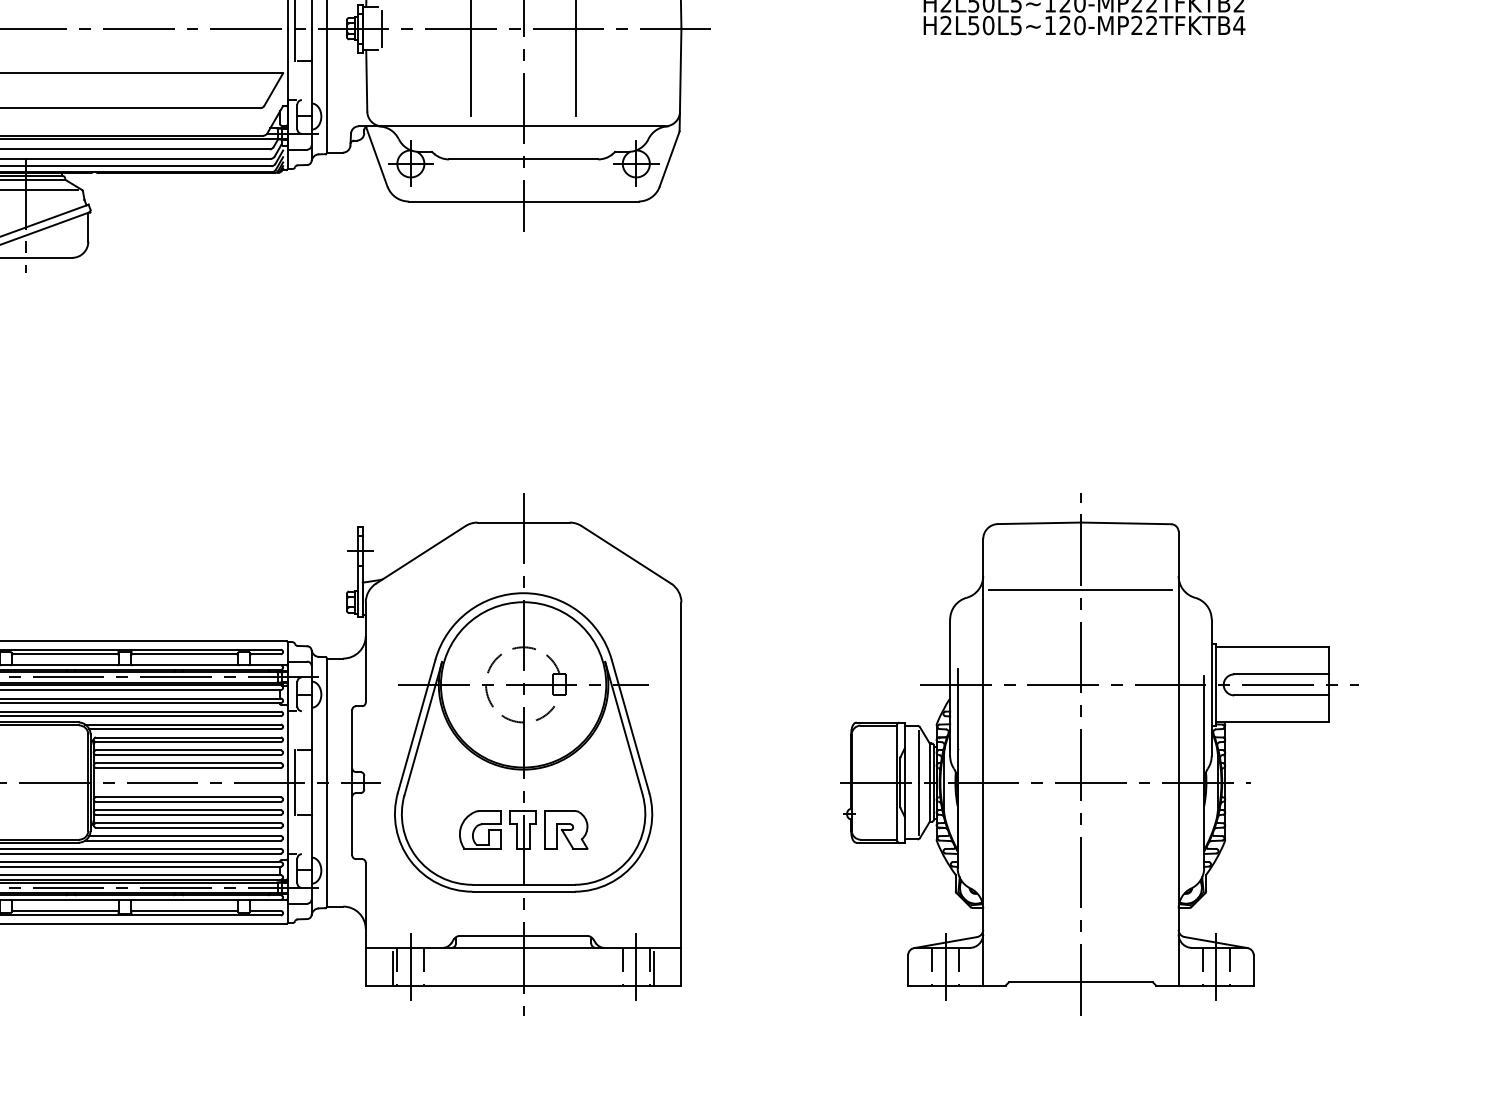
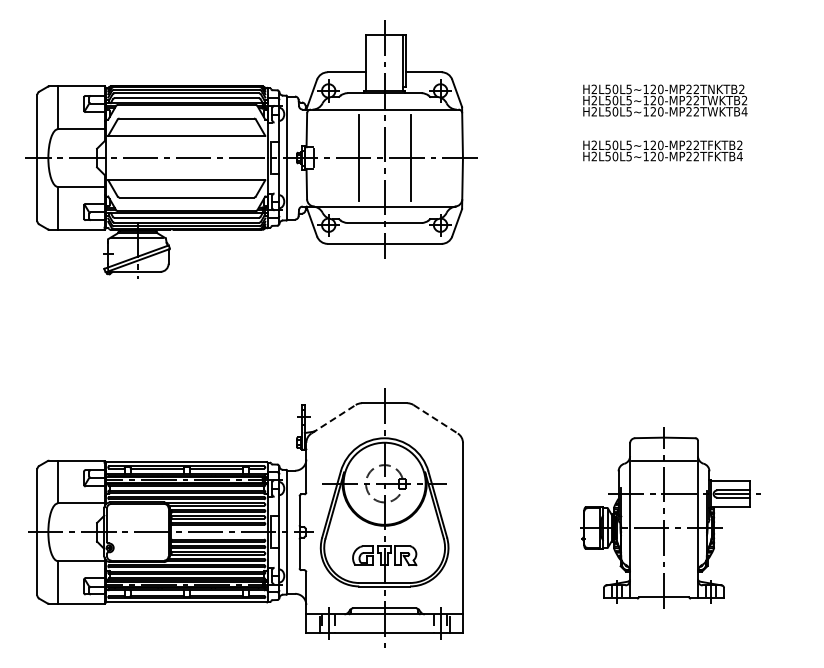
line: (422, 553) -> (334, 418), solid -> dashed
line: (628, 555) -> (436, 419), solid -> dashed
part: (1099, 752) -> (670, 517), size x0.7

